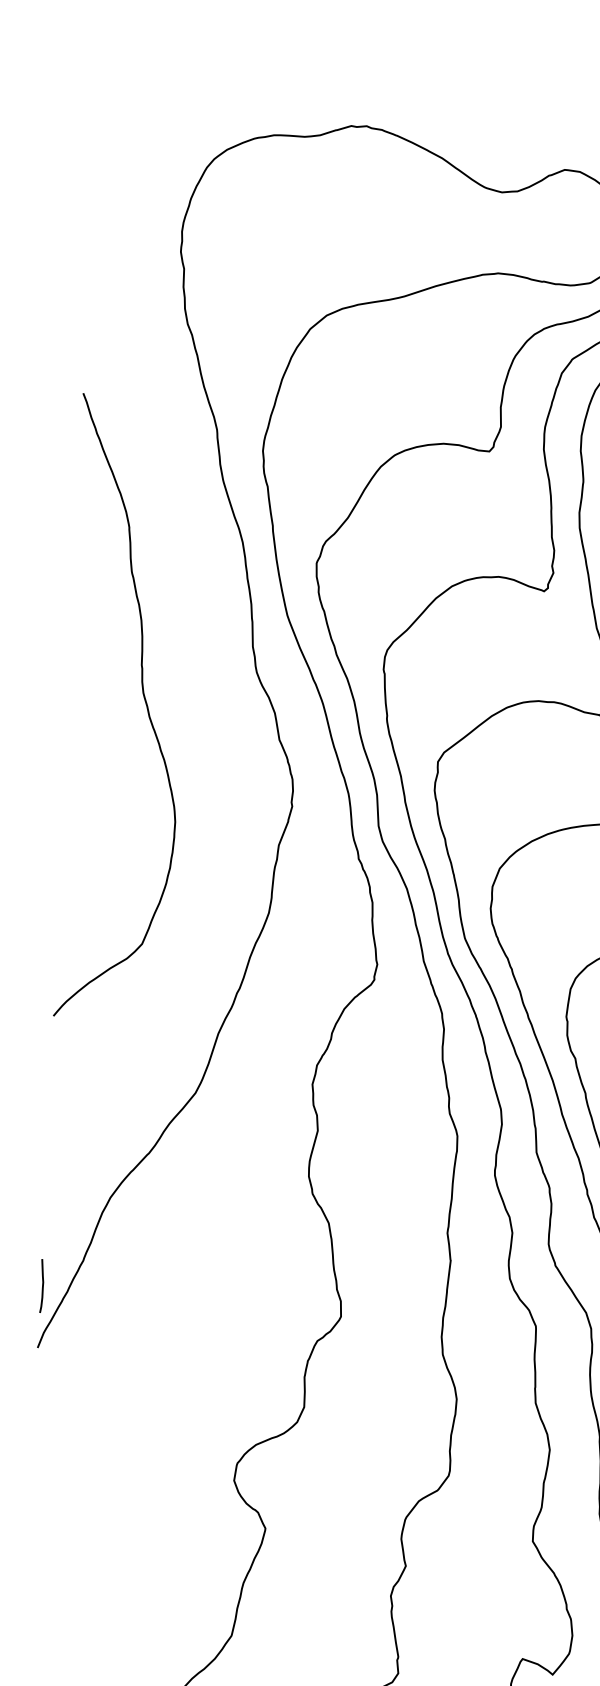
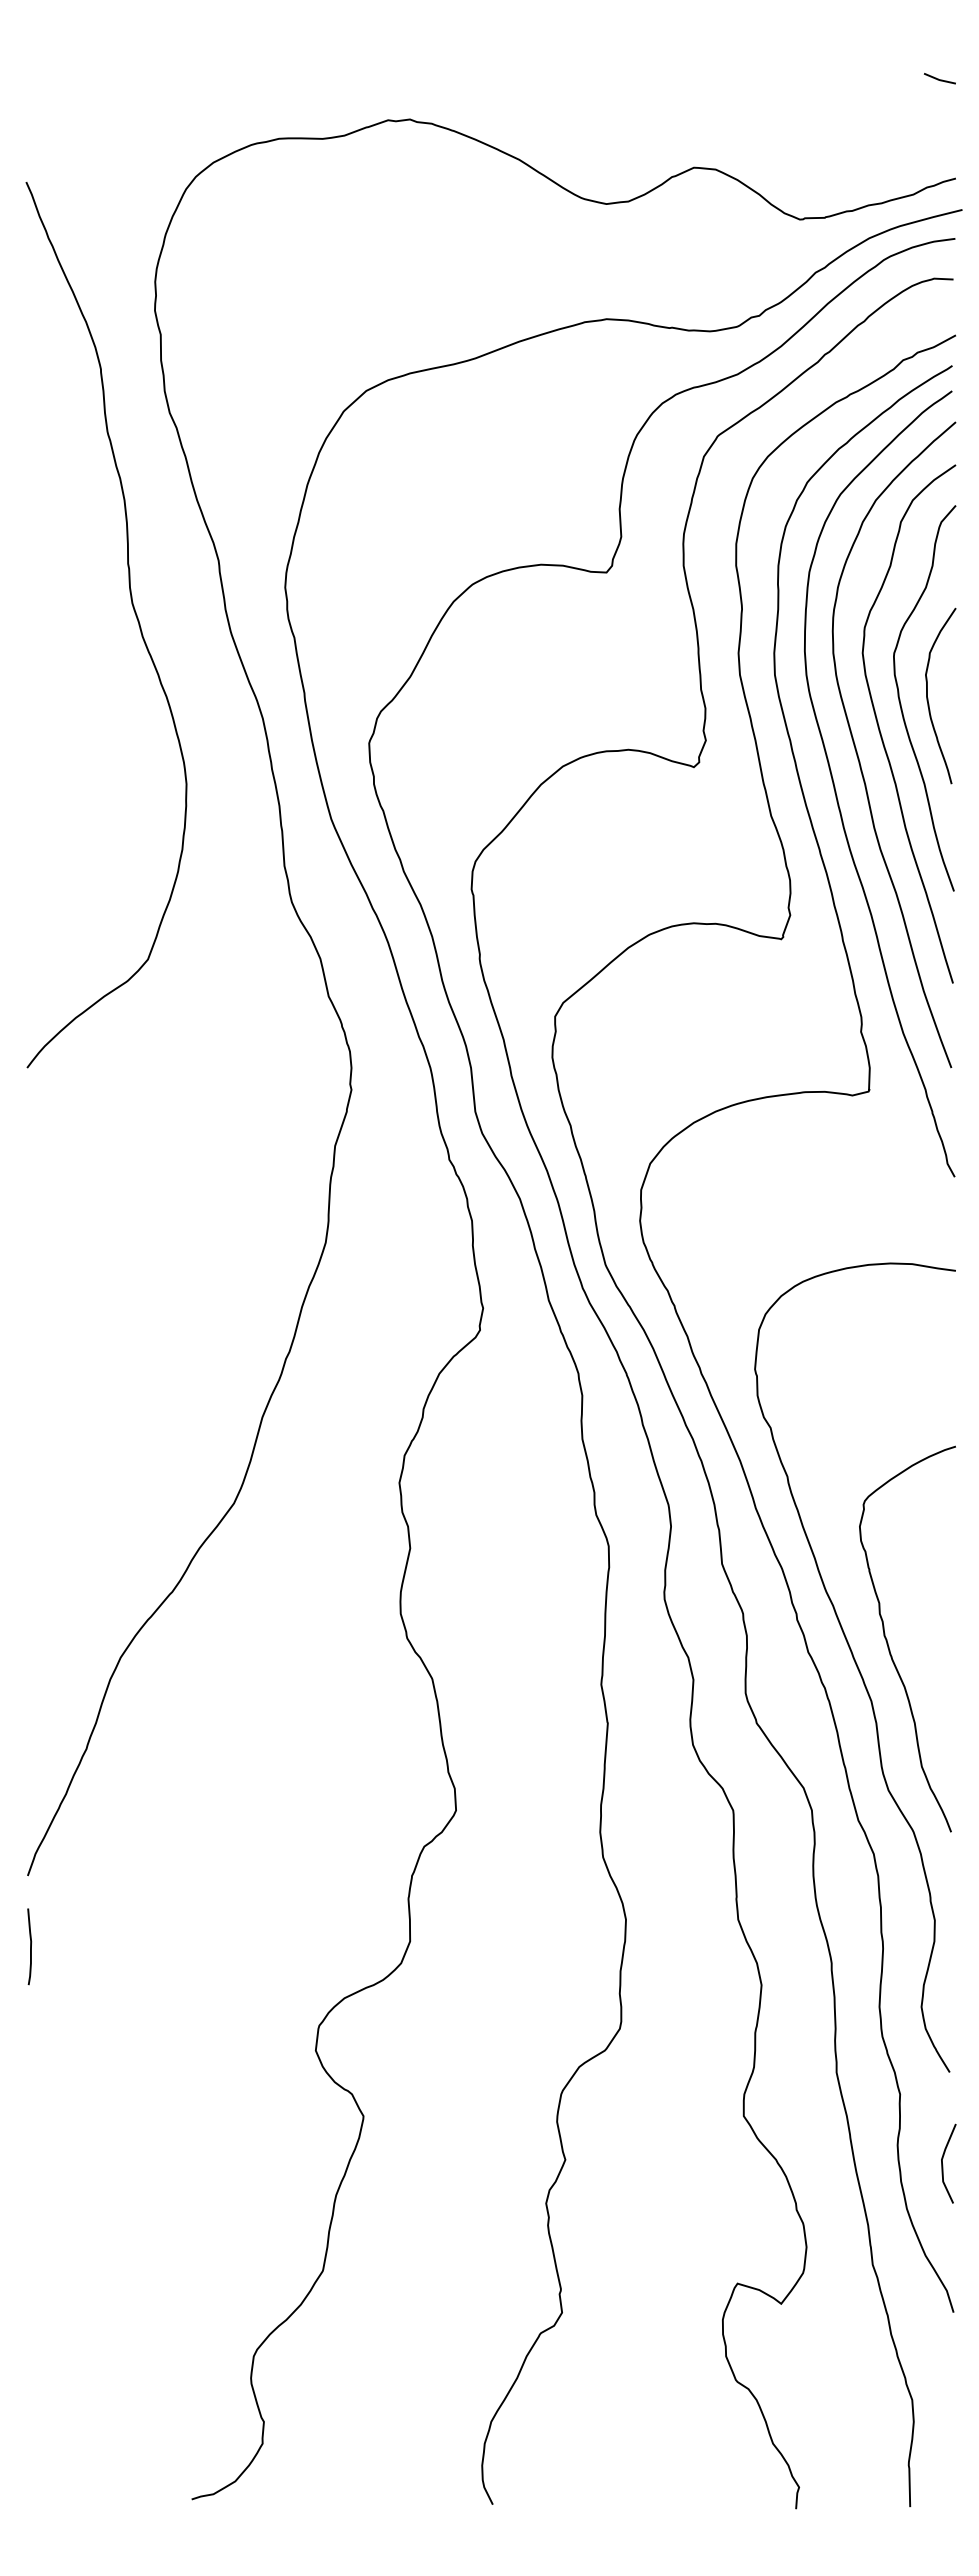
curve: (145, 702) -> (135, 616), moved
curve: (42, 1285) -> (30, 1946), moved

